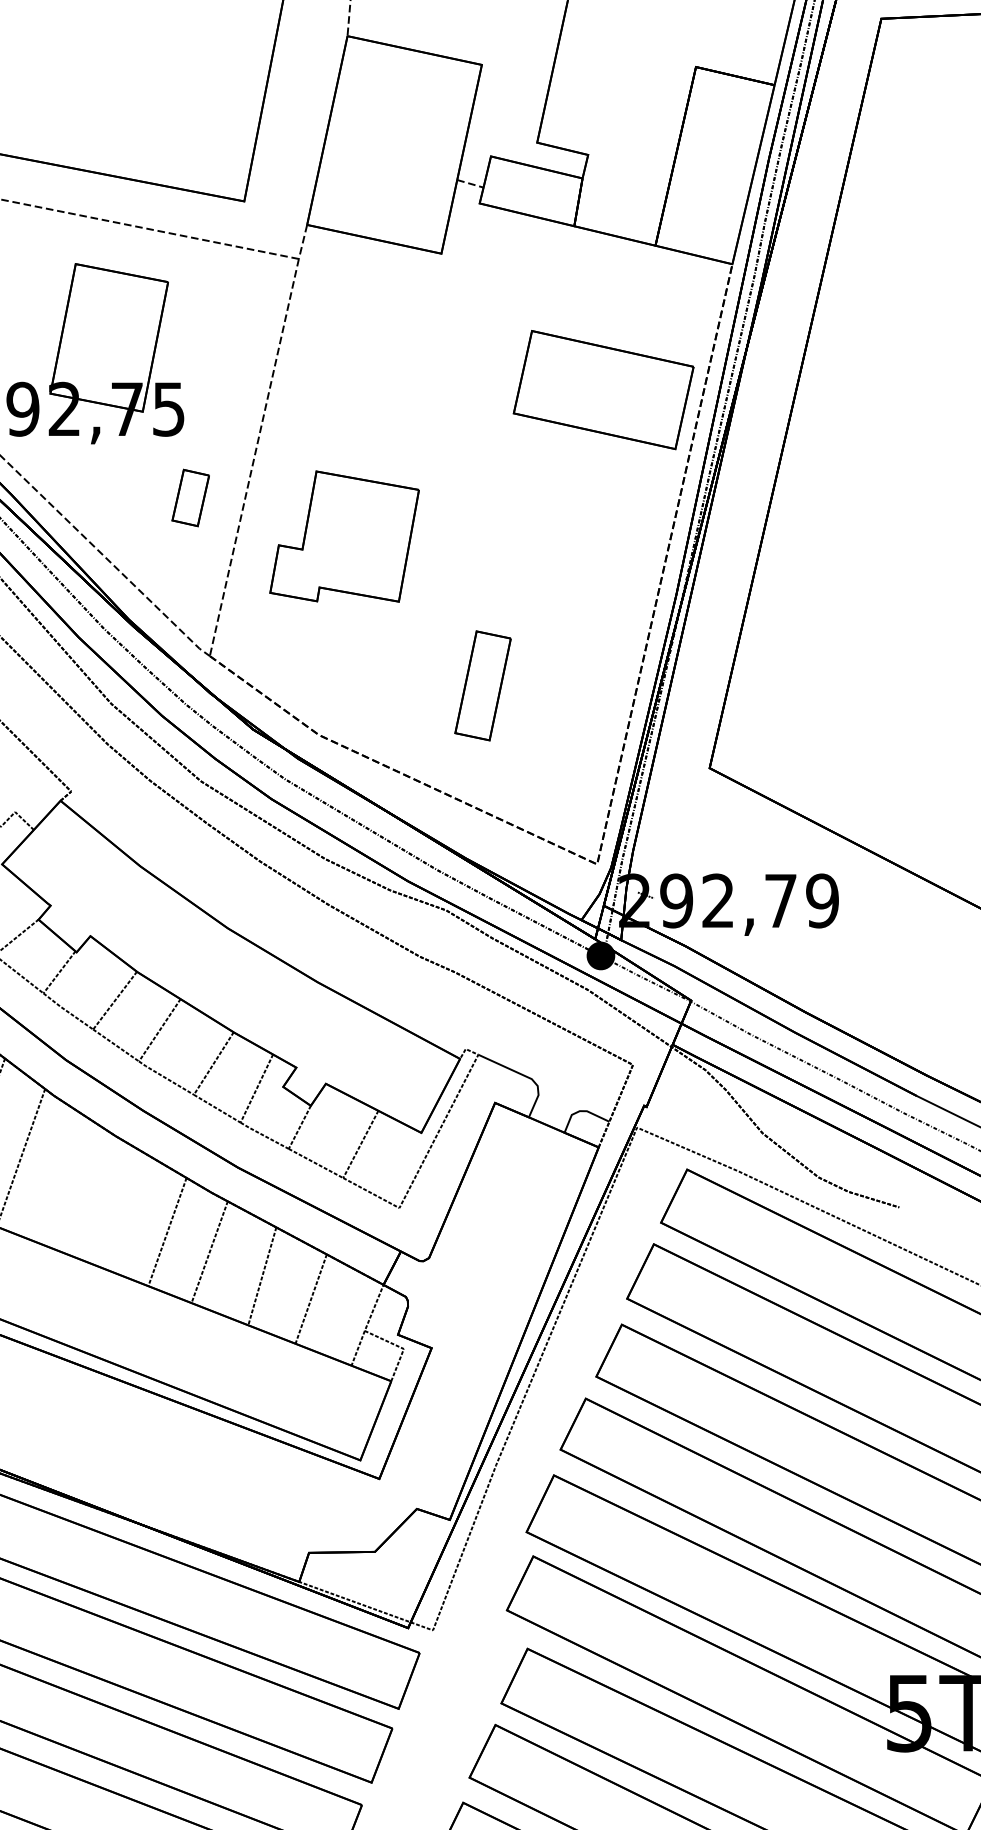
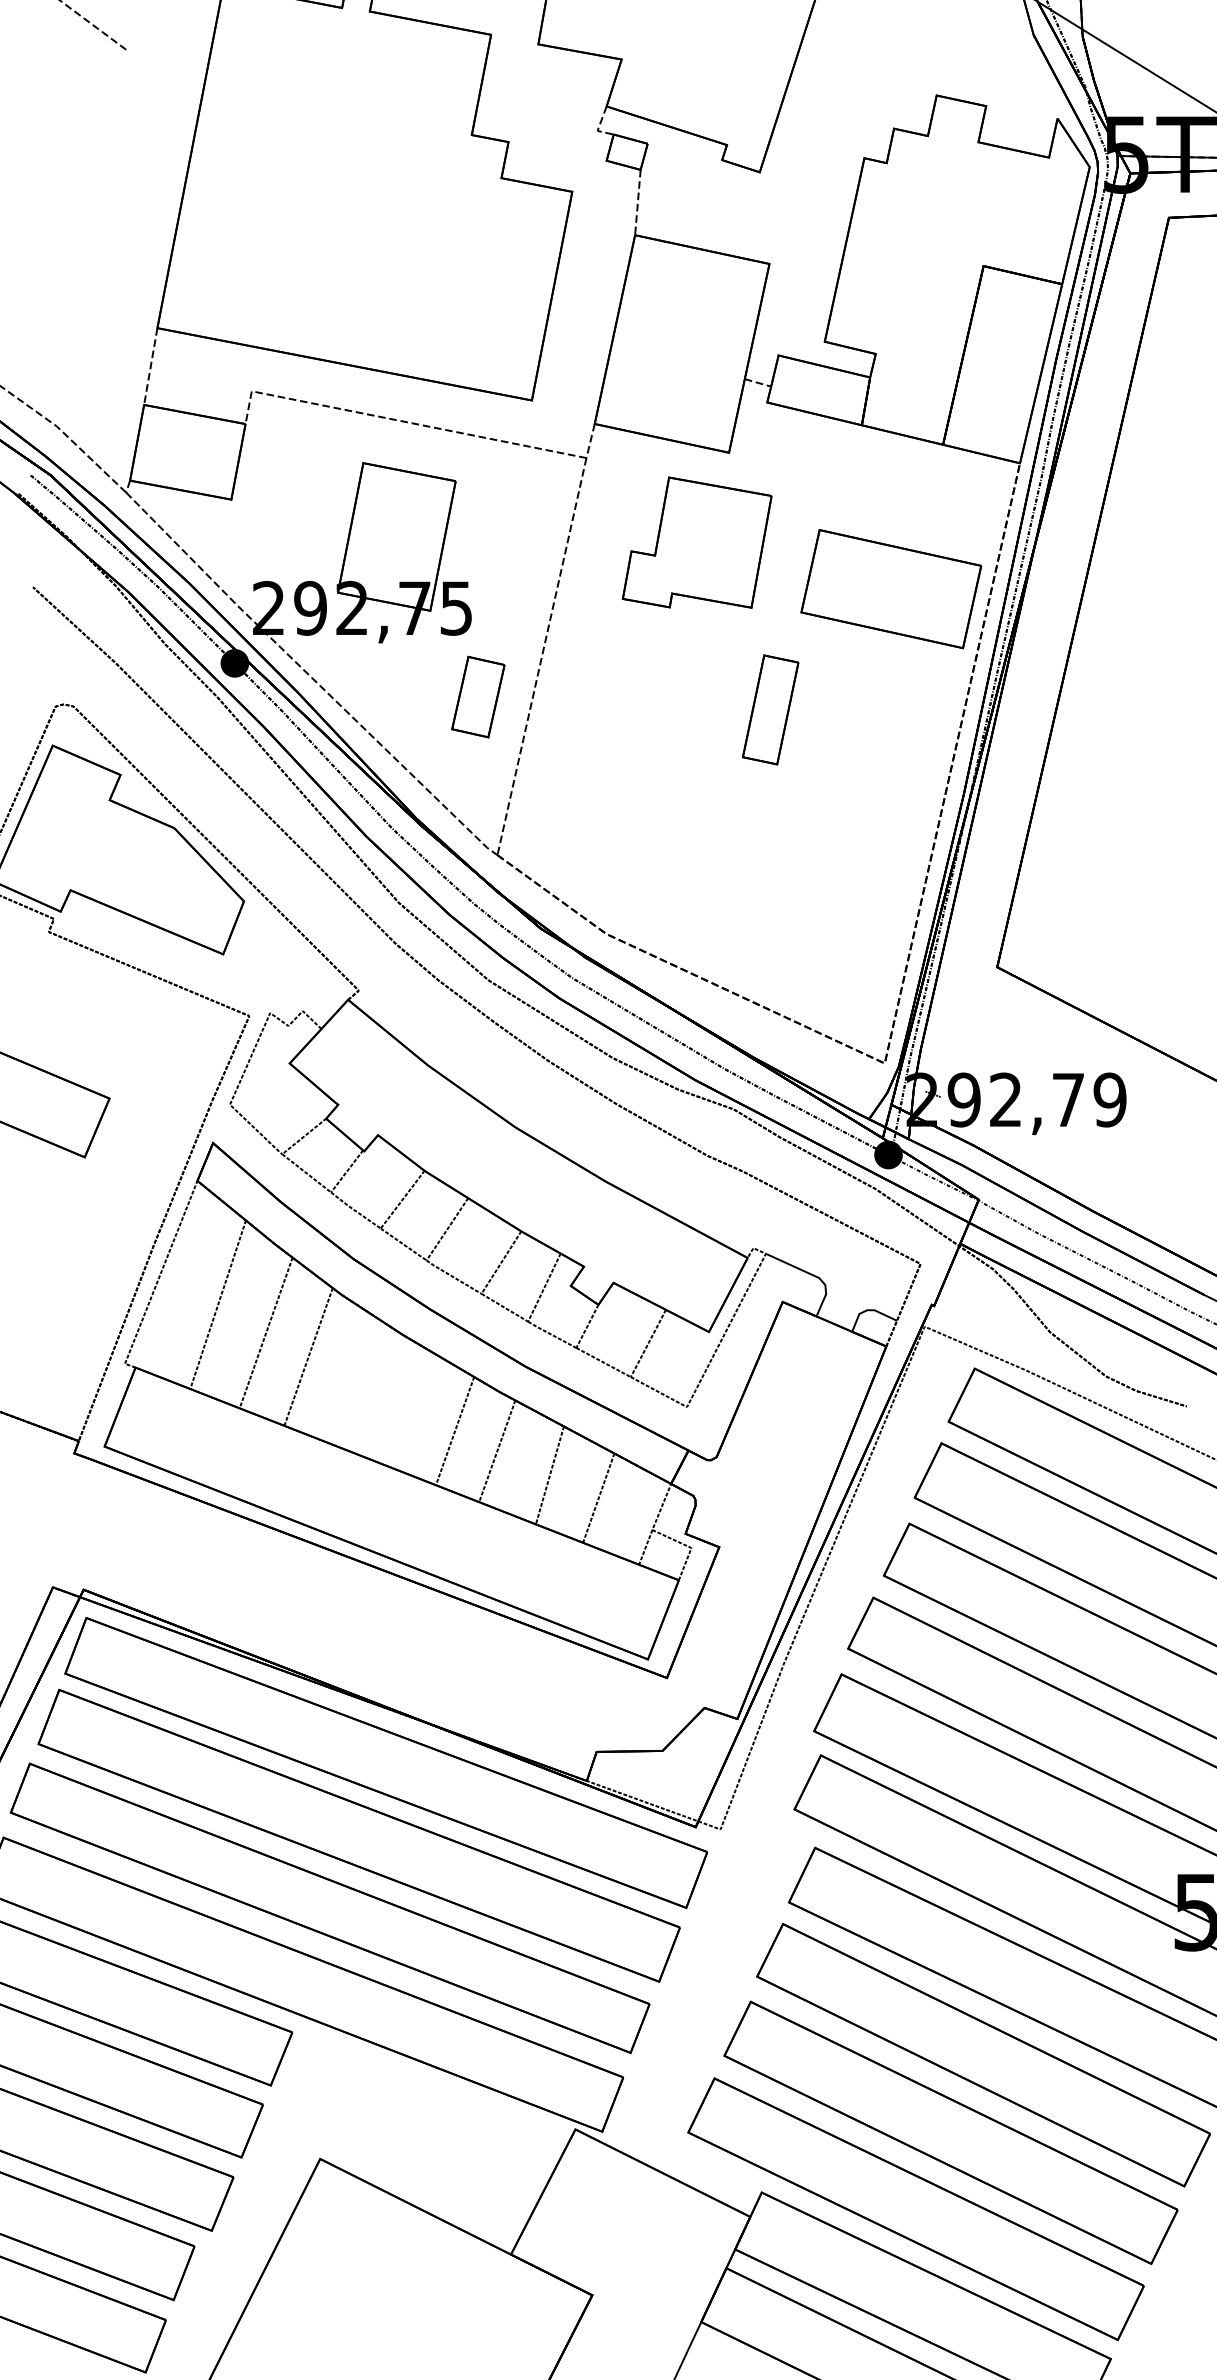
part: (190, 497) -> (478, 696), size x1.43
part: (343, 536) -> (696, 542), moved
part: (482, 685) -> (770, 709), moved

